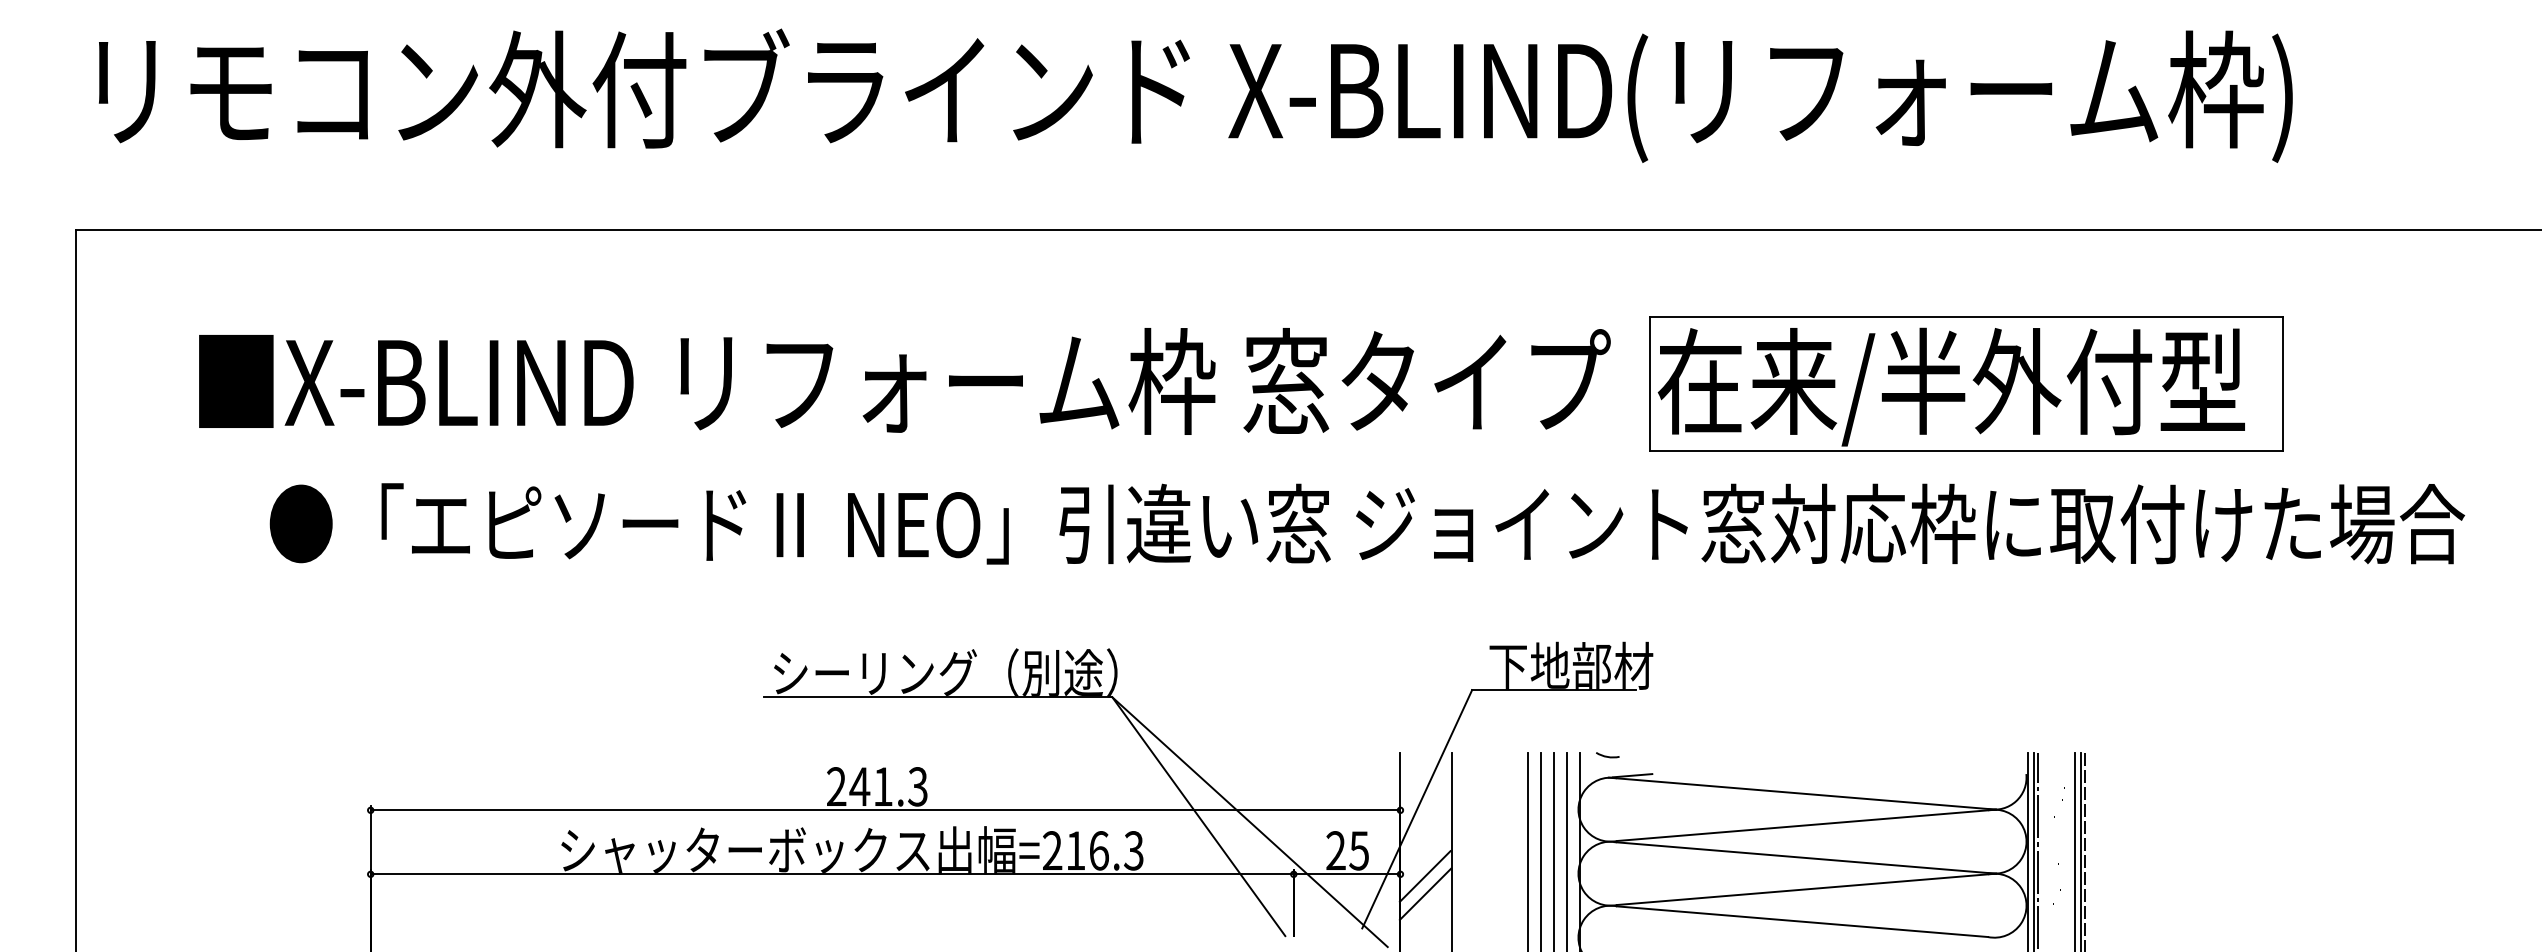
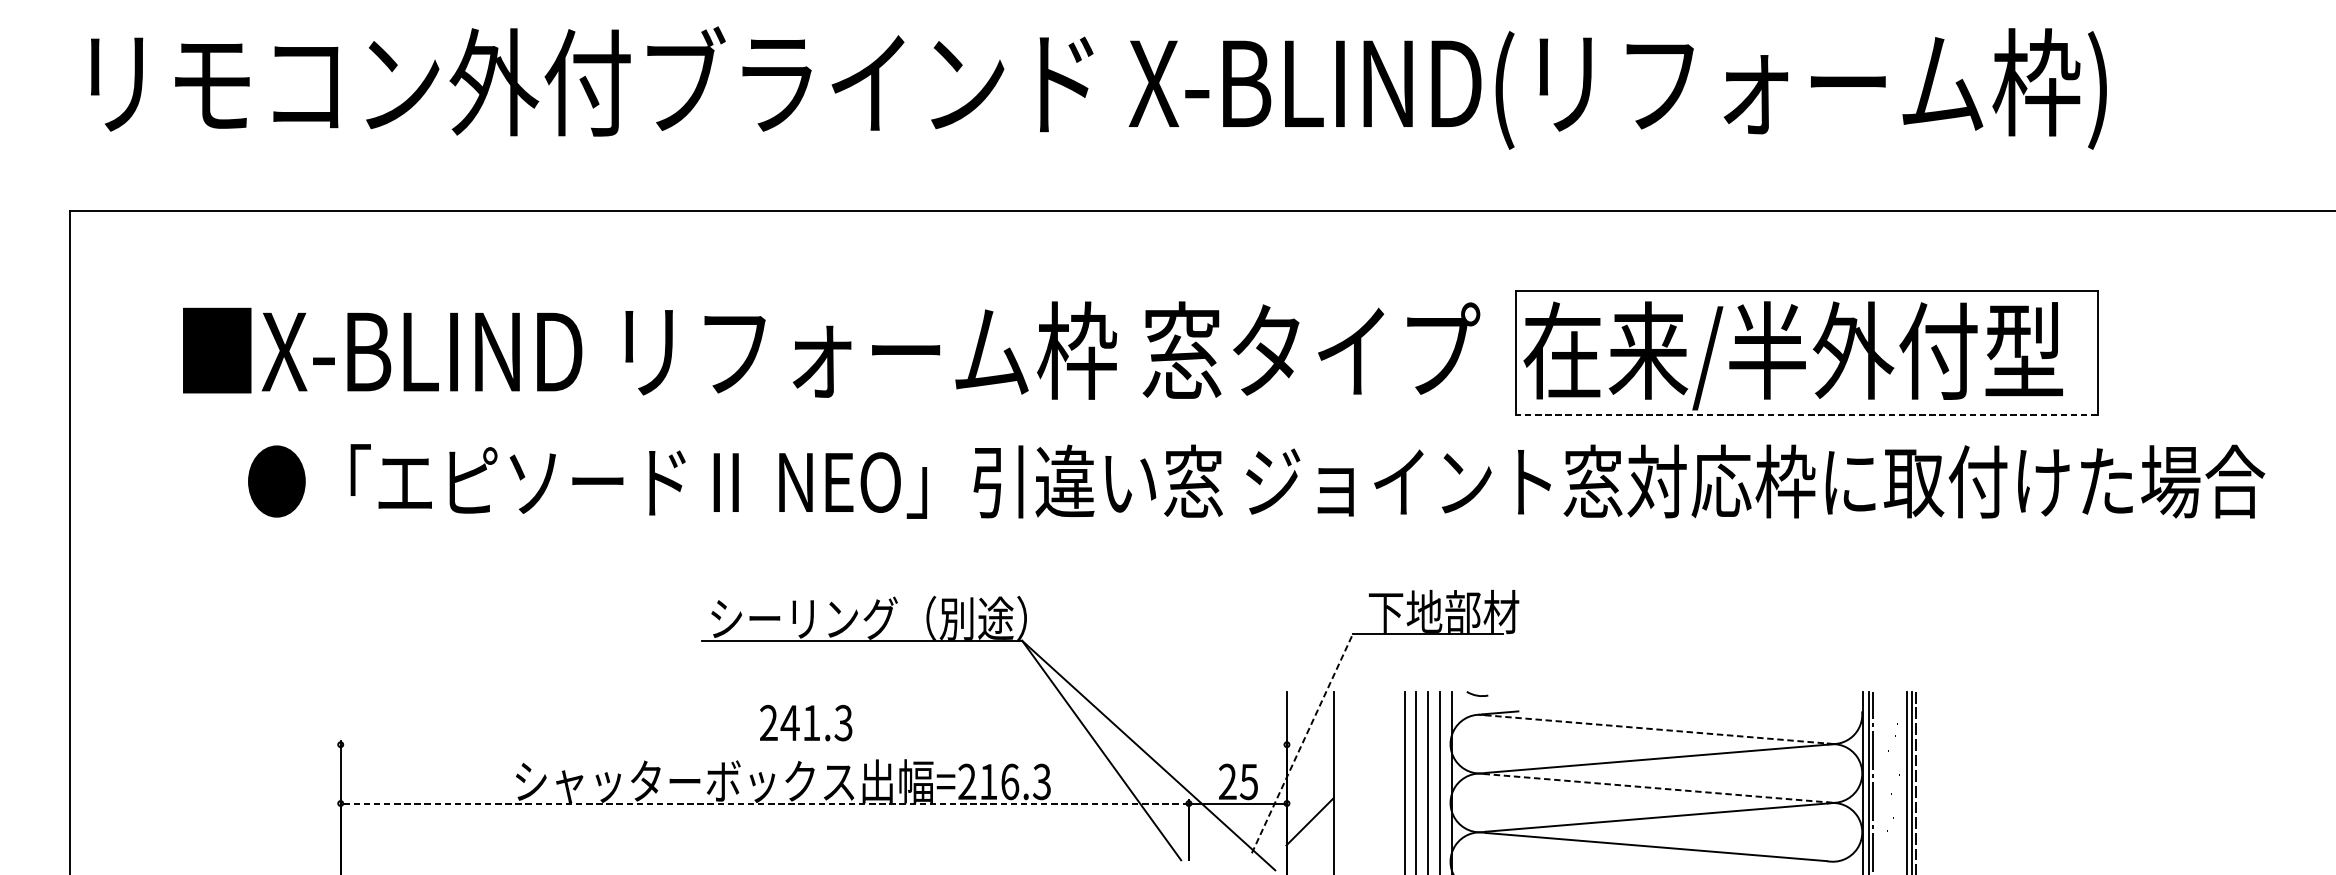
line: (1965, 451) -> (1806, 414), solid -> dashed
line: (1801, 793) -> (1655, 729), solid -> dashed
line: (1417, 808) -> (1302, 743), solid -> dashed
line: (885, 810) -> (813, 744), removed
line: (1805, 857) -> (1659, 788), solid -> dashed
line: (832, 874) -> (765, 803), solid -> dashed
line: (1424, 876) -> (1309, 805), removed

